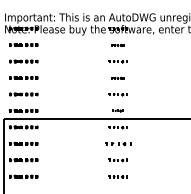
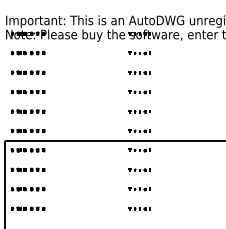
part: (117, 45) -> (139, 53), size x1.43
part: (117, 78) -> (139, 92), size x1.43
part: (117, 110) -> (139, 130), size x1.67
part: (117, 143) -> (139, 169), size x0.71

